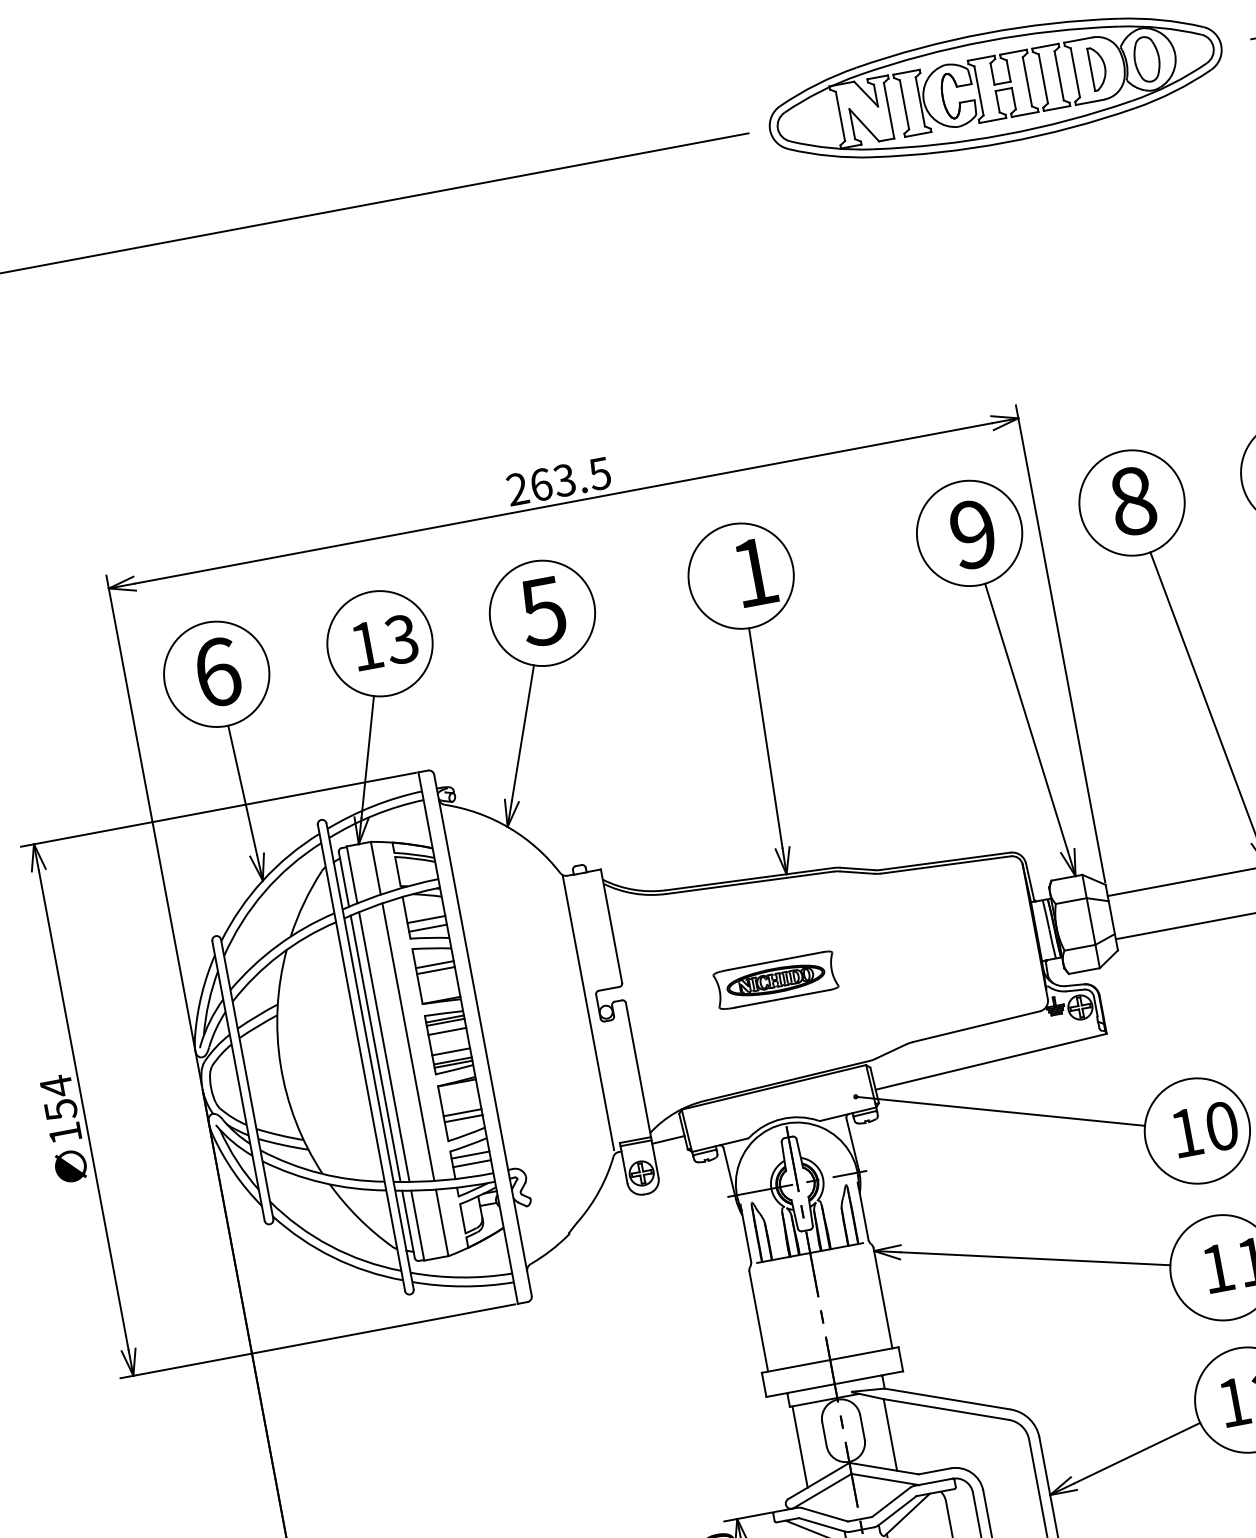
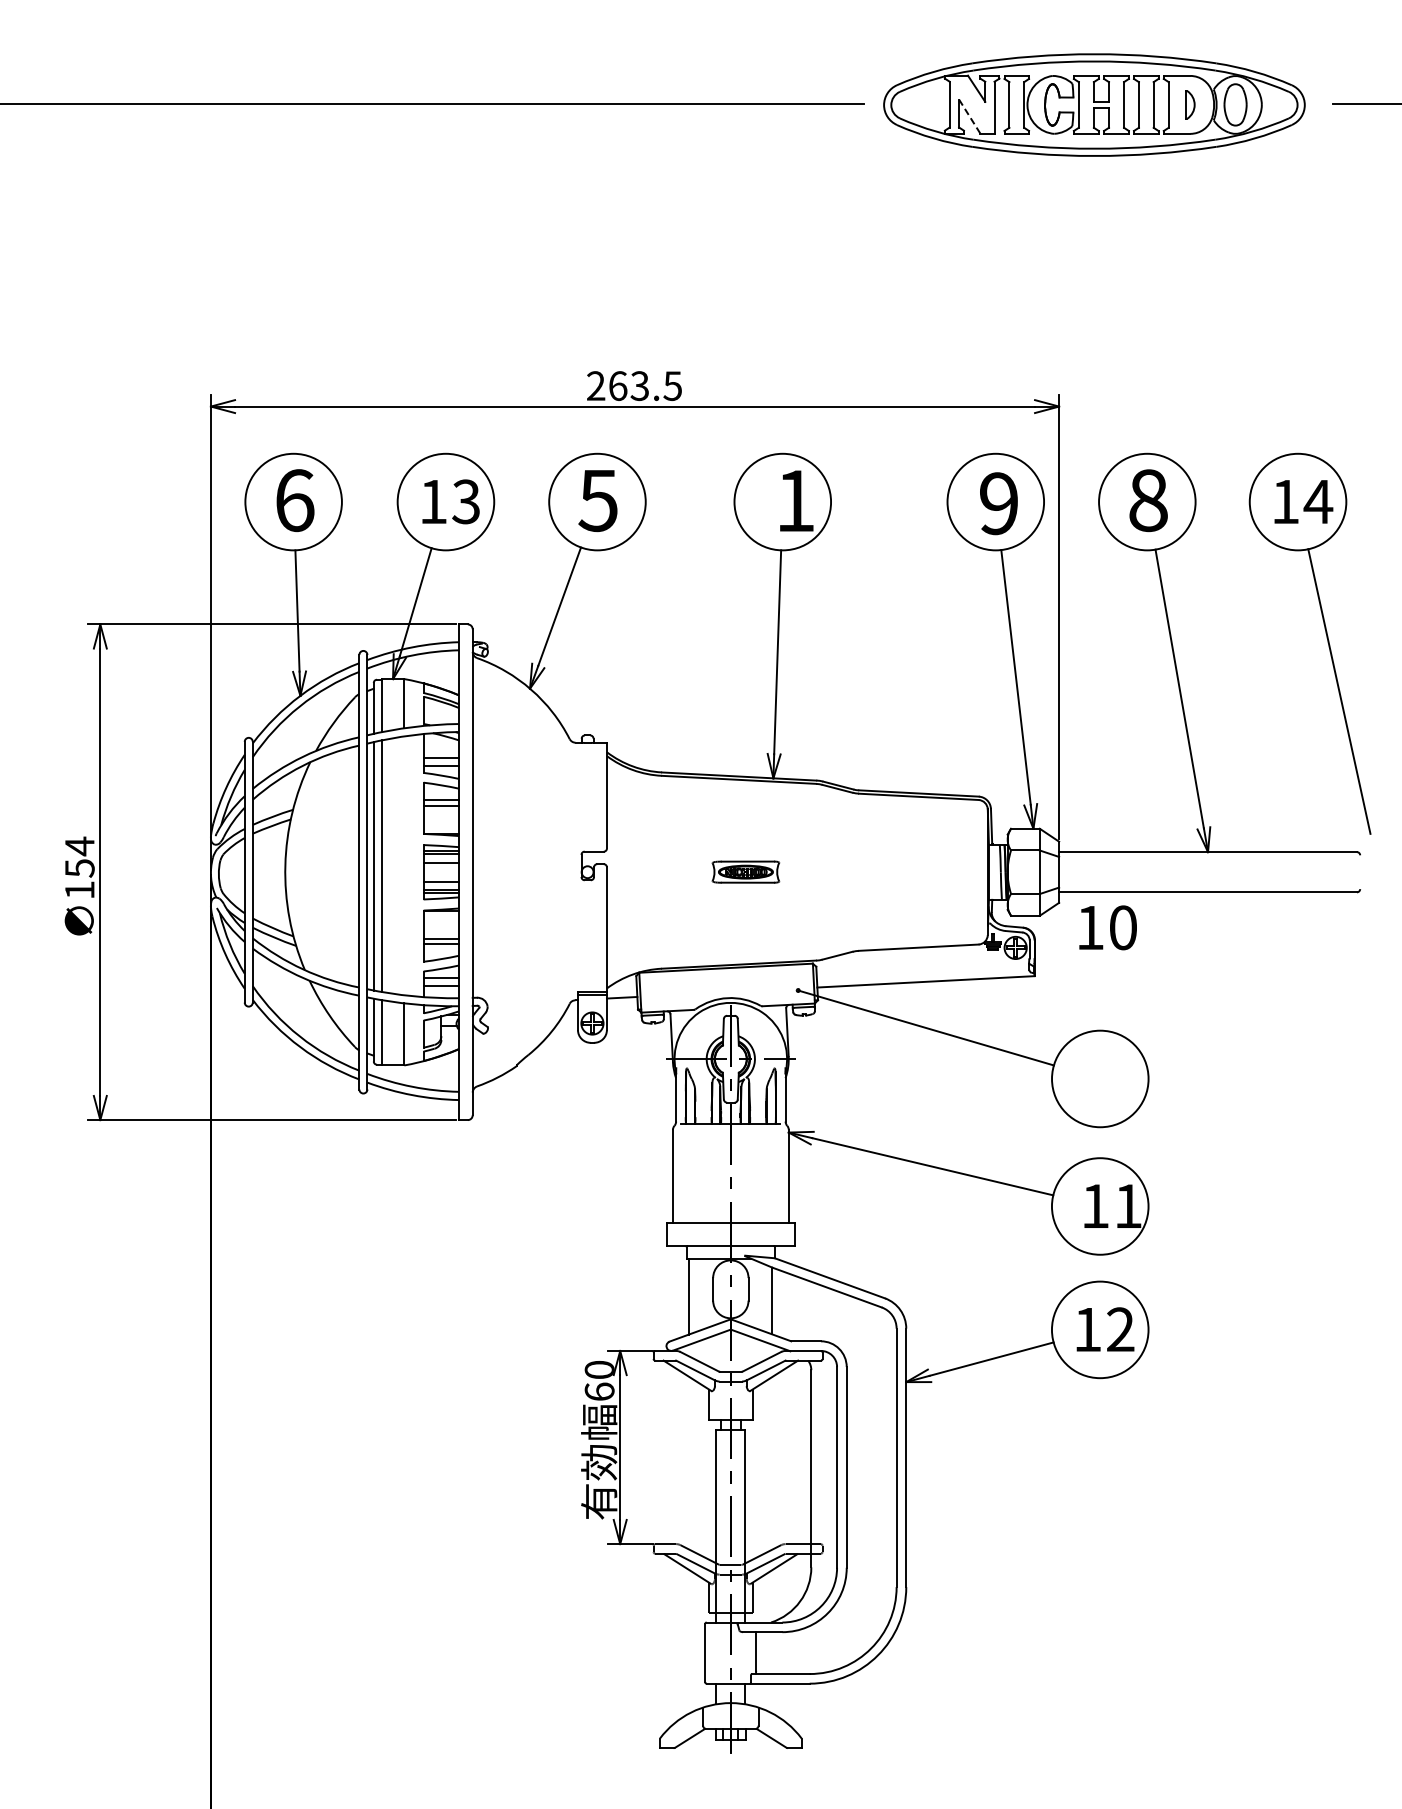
part: (1098, 68) -> (1190, 104), size x0.7
line: (864, 126) -> (969, 117), solid -> dashed
part: (775, 979) -> (745, 871), size x0.6
line: (588, 1012) -> (571, 869), removed
line: (408, 1041) -> (404, 865), removed
text: (1205, 1129) -> (1107, 927), moved

